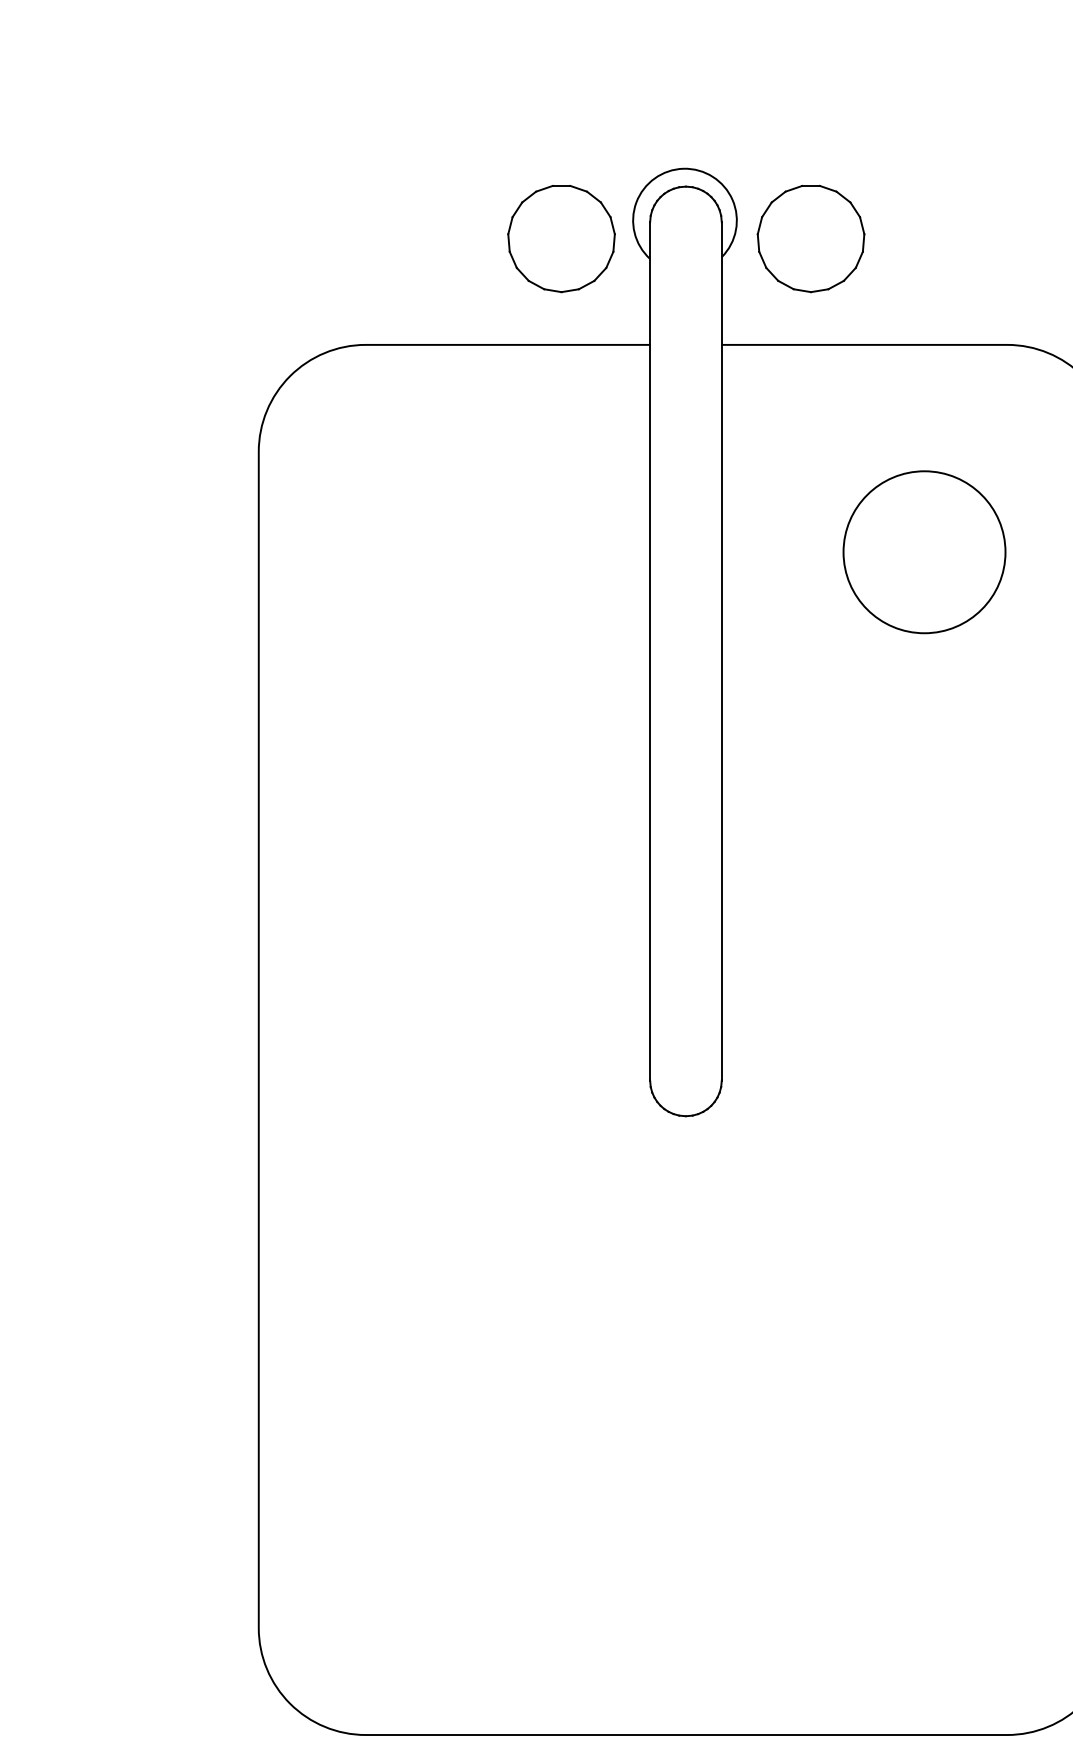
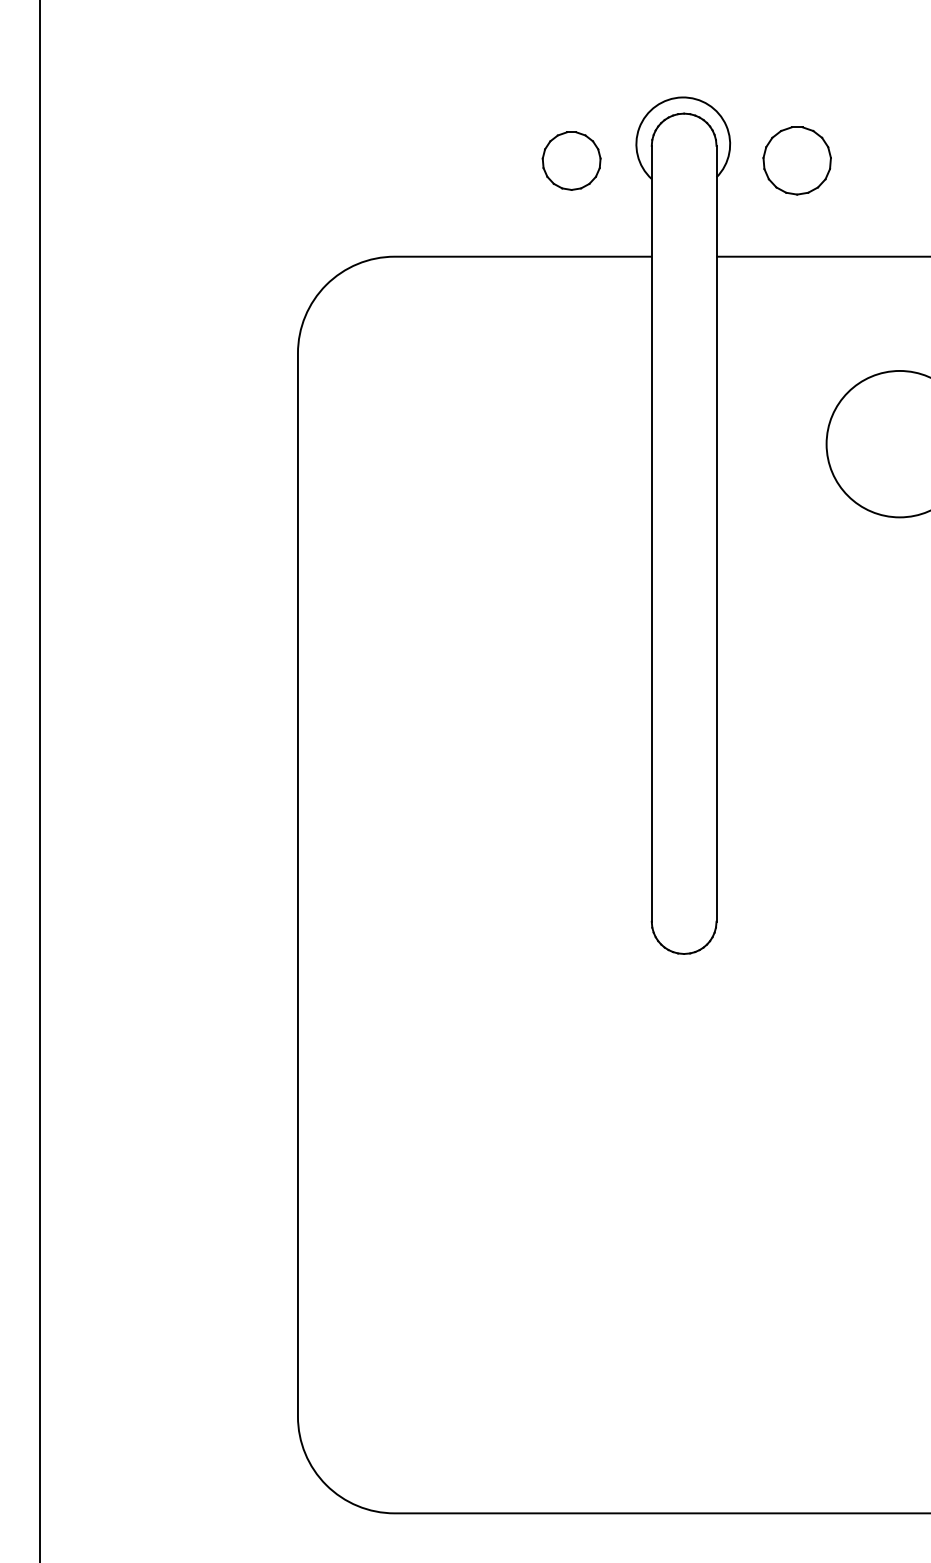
part: (810, 238) -> (796, 160), size x0.7
part: (561, 239) -> (571, 161), size x0.6

